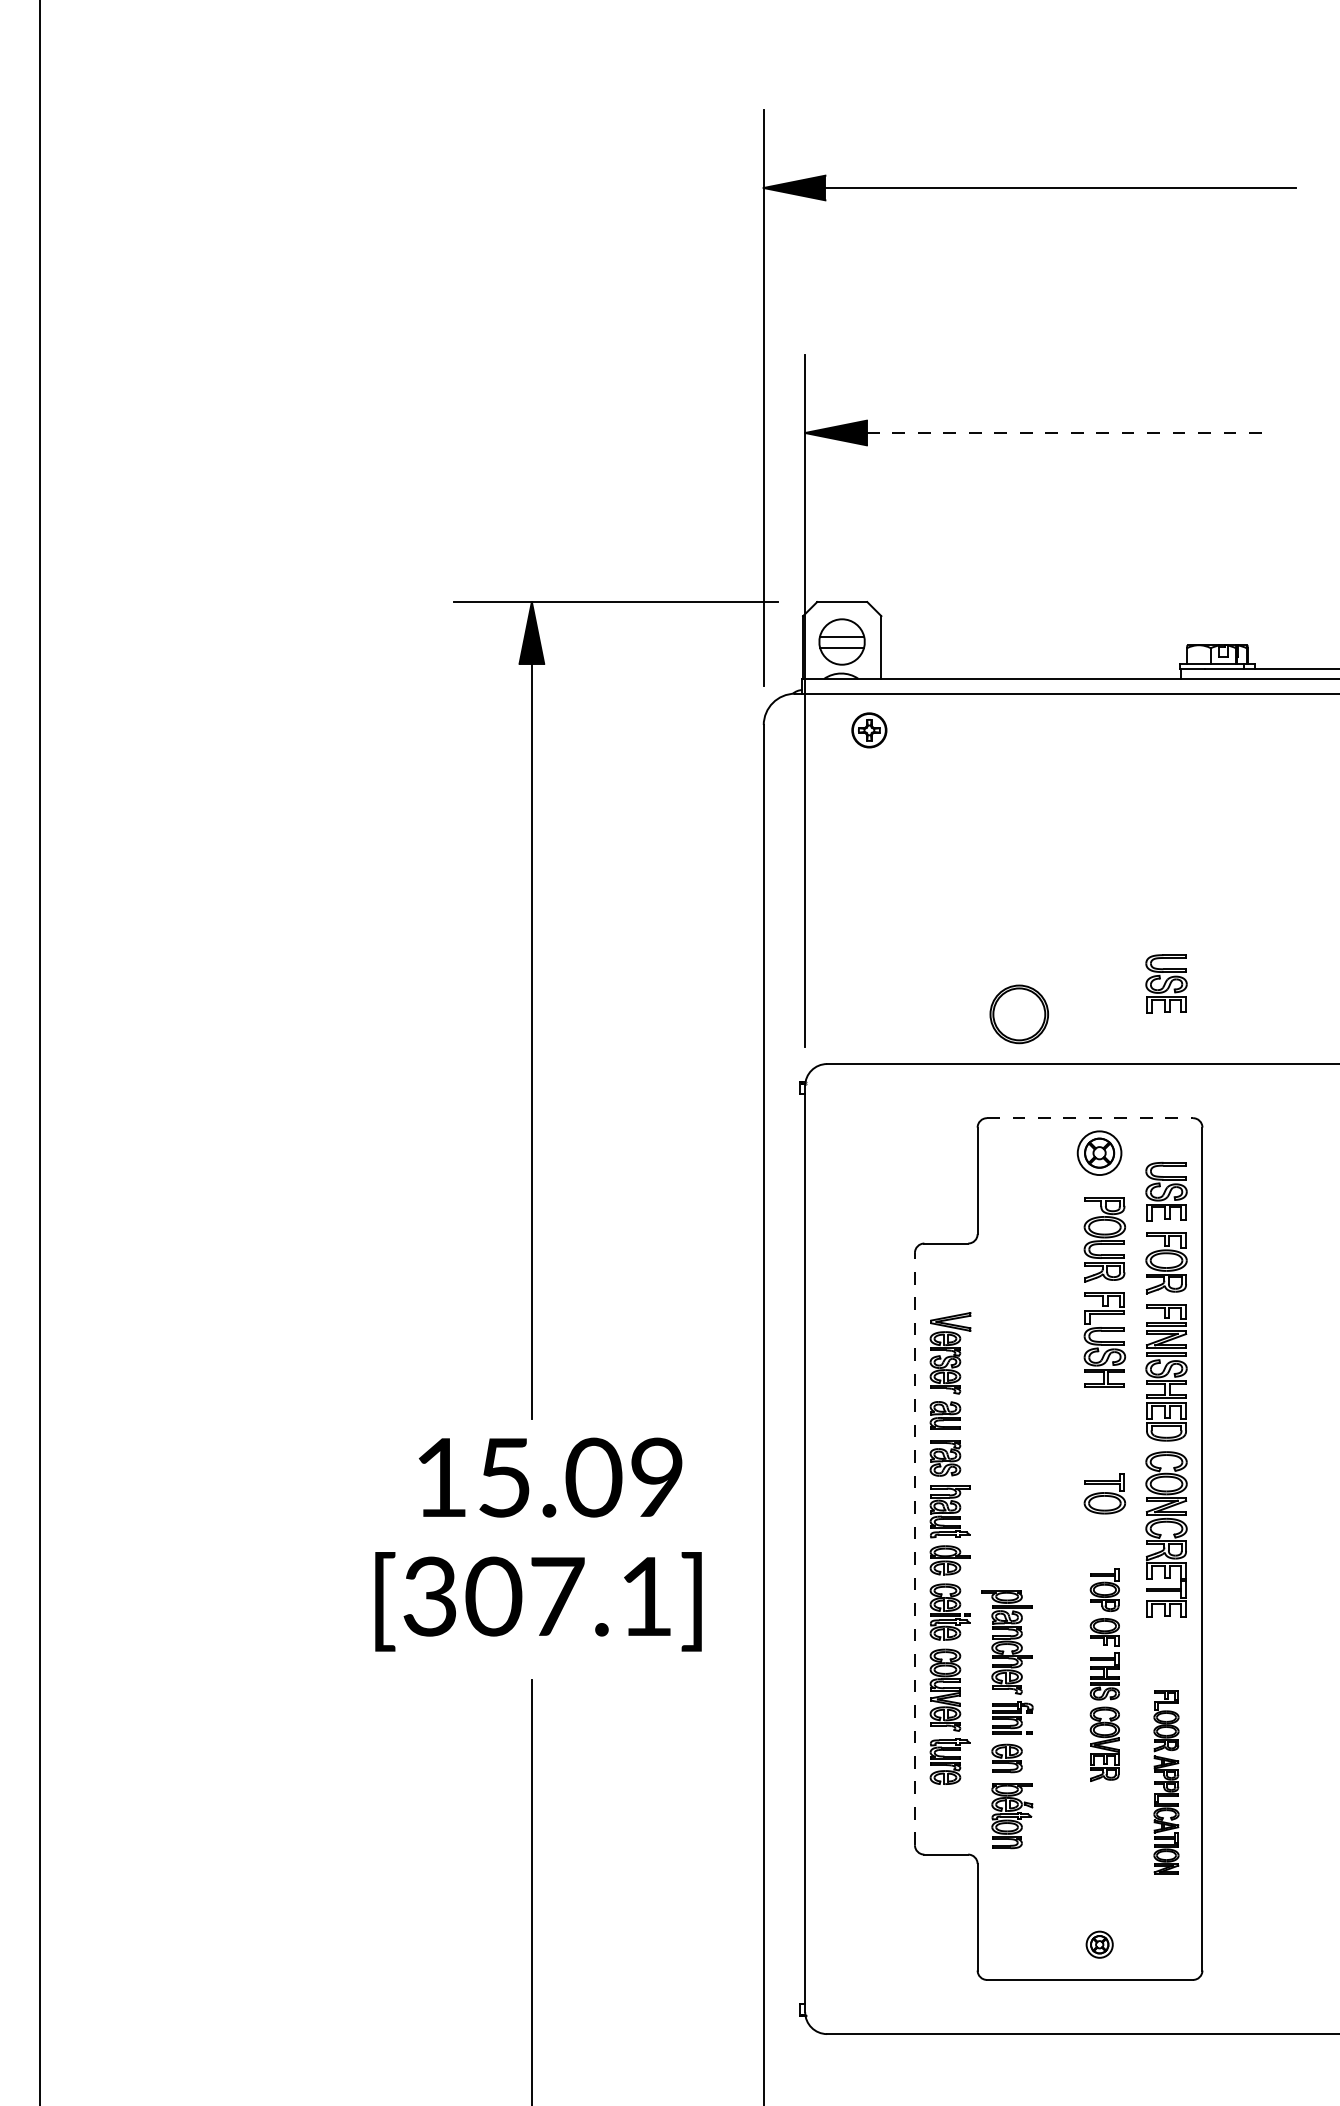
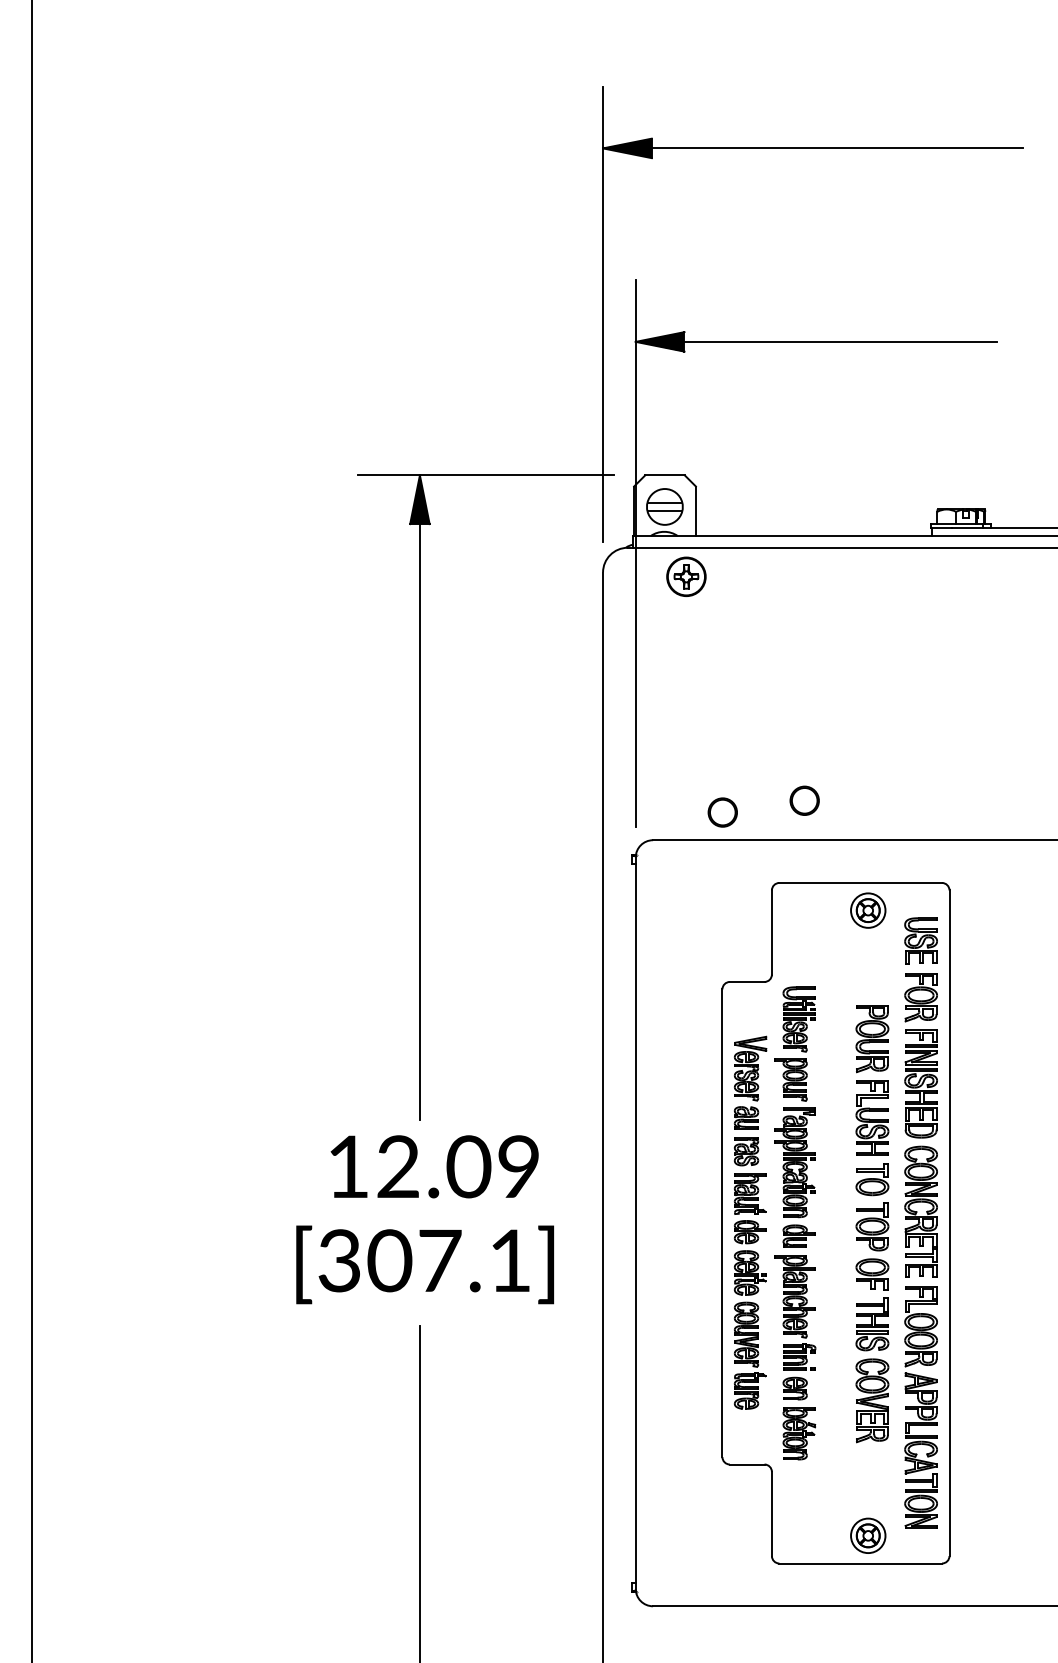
line: (1065, 432) -> (841, 341), dashed -> solid
part: (869, 730) -> (686, 576), size x1.43
part: (1165, 983) -> (920, 776), removed
part: (1018, 1013) -> (804, 800), size x0.62
part: (915, 1028) -> (722, 812), added
line: (1091, 1117) -> (861, 882), dashed -> solid
part: (1104, 1292) -> (872, 1080), moved
part: (1006, 1413) -> (794, 1116), added
text: (503, 1477) -> (397, 1166), 15.09 -> 12.09
line: (915, 1549) -> (722, 1223), dashed -> solid
part: (1104, 1674) -> (872, 1322), size x1.43
part: (1165, 1782) -> (920, 1407), size x1.67
part: (1099, 1944) -> (868, 1535), size x1.67

